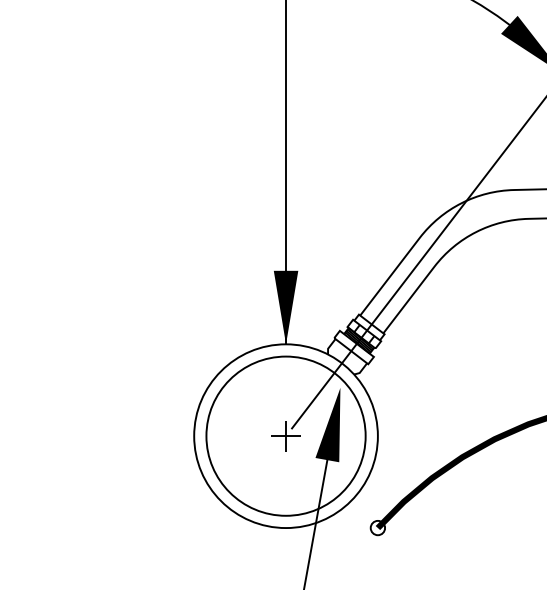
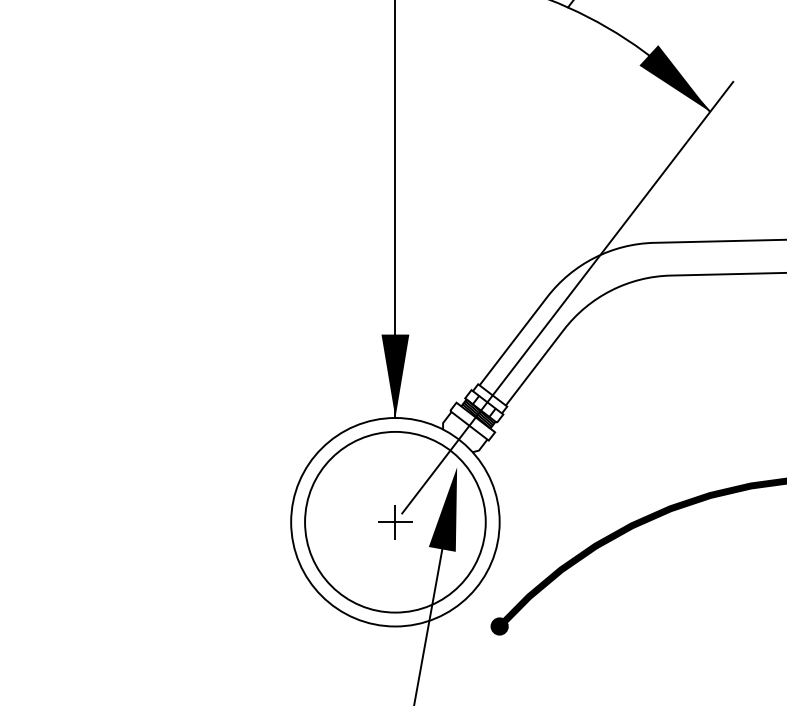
fill: (377, 528) -> (499, 626), added

